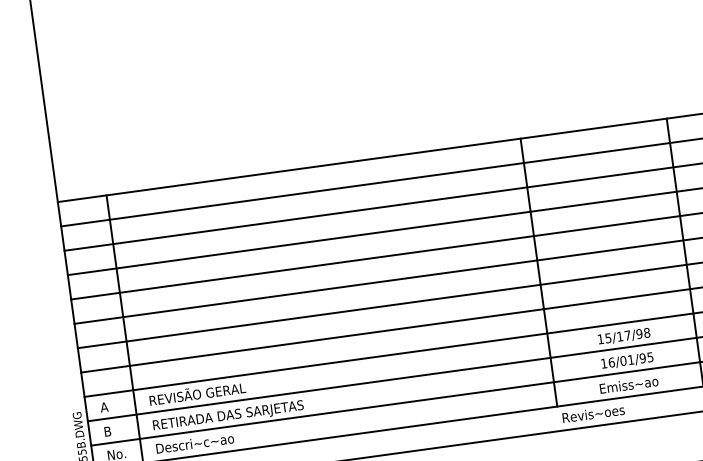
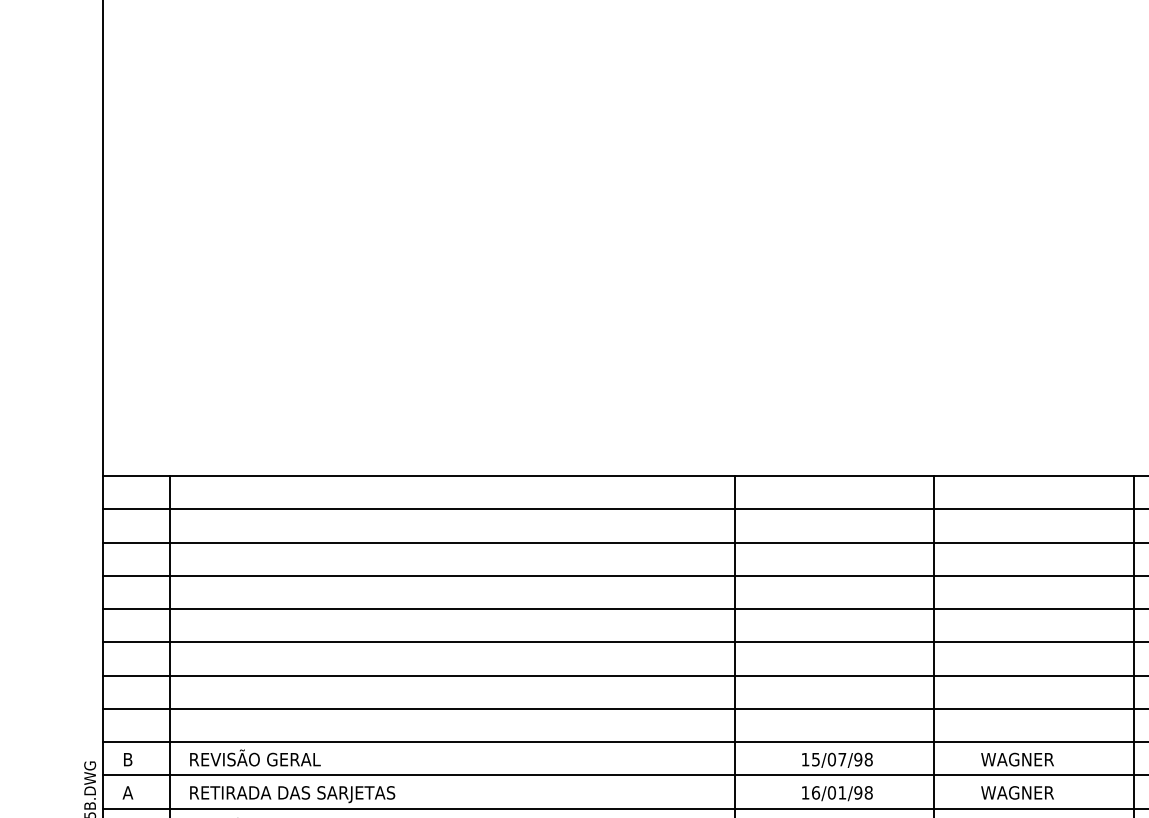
text: (619, 336) -> (831, 759), 15/17/98 -> 15/07/98
text: (650, 357) -> (868, 792), 16/01/95 -> 16/01/98
text: (104, 407) -> (127, 759), A -> B
text: (107, 431) -> (127, 792), B -> A

